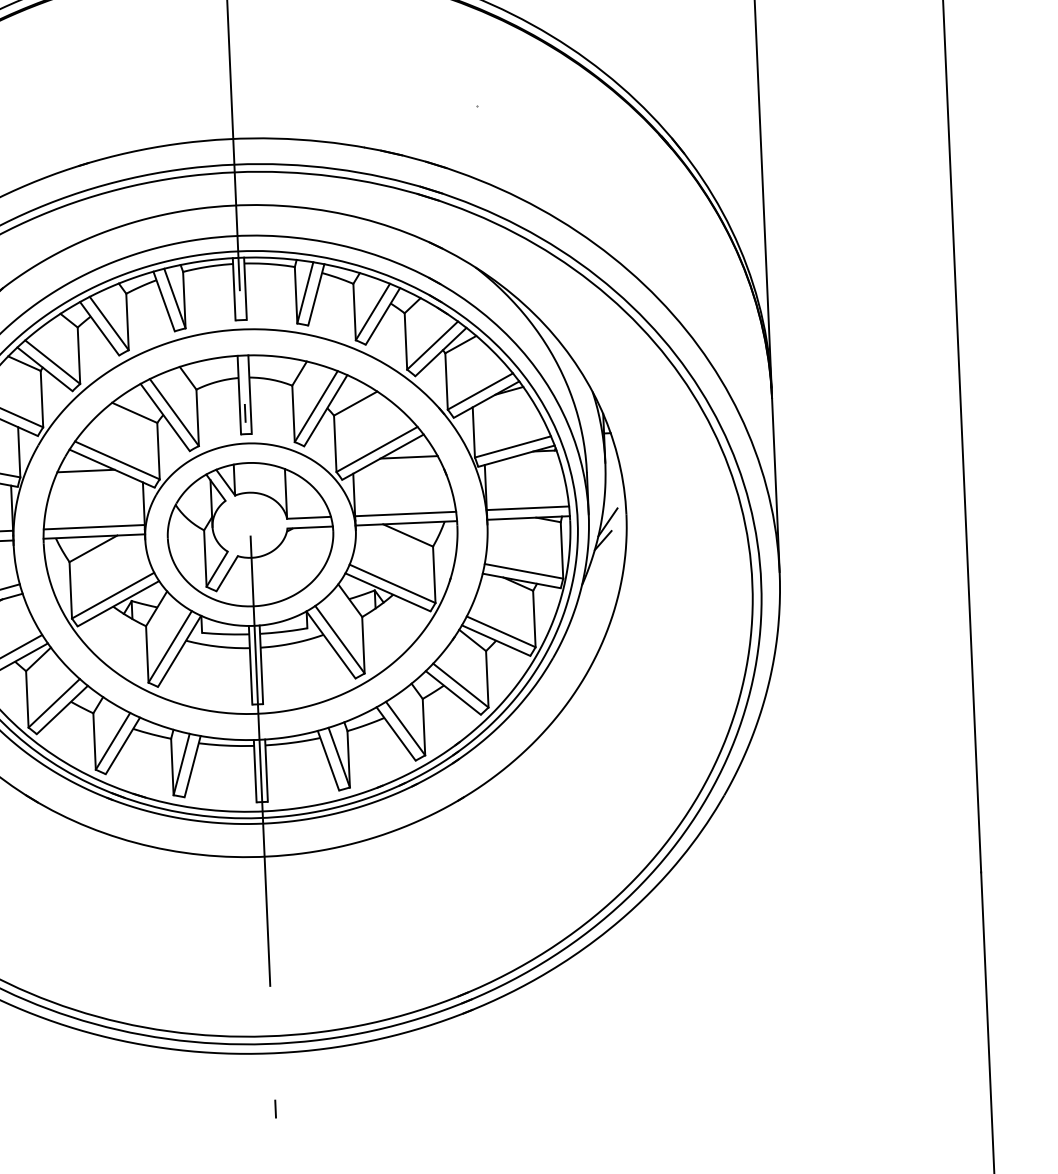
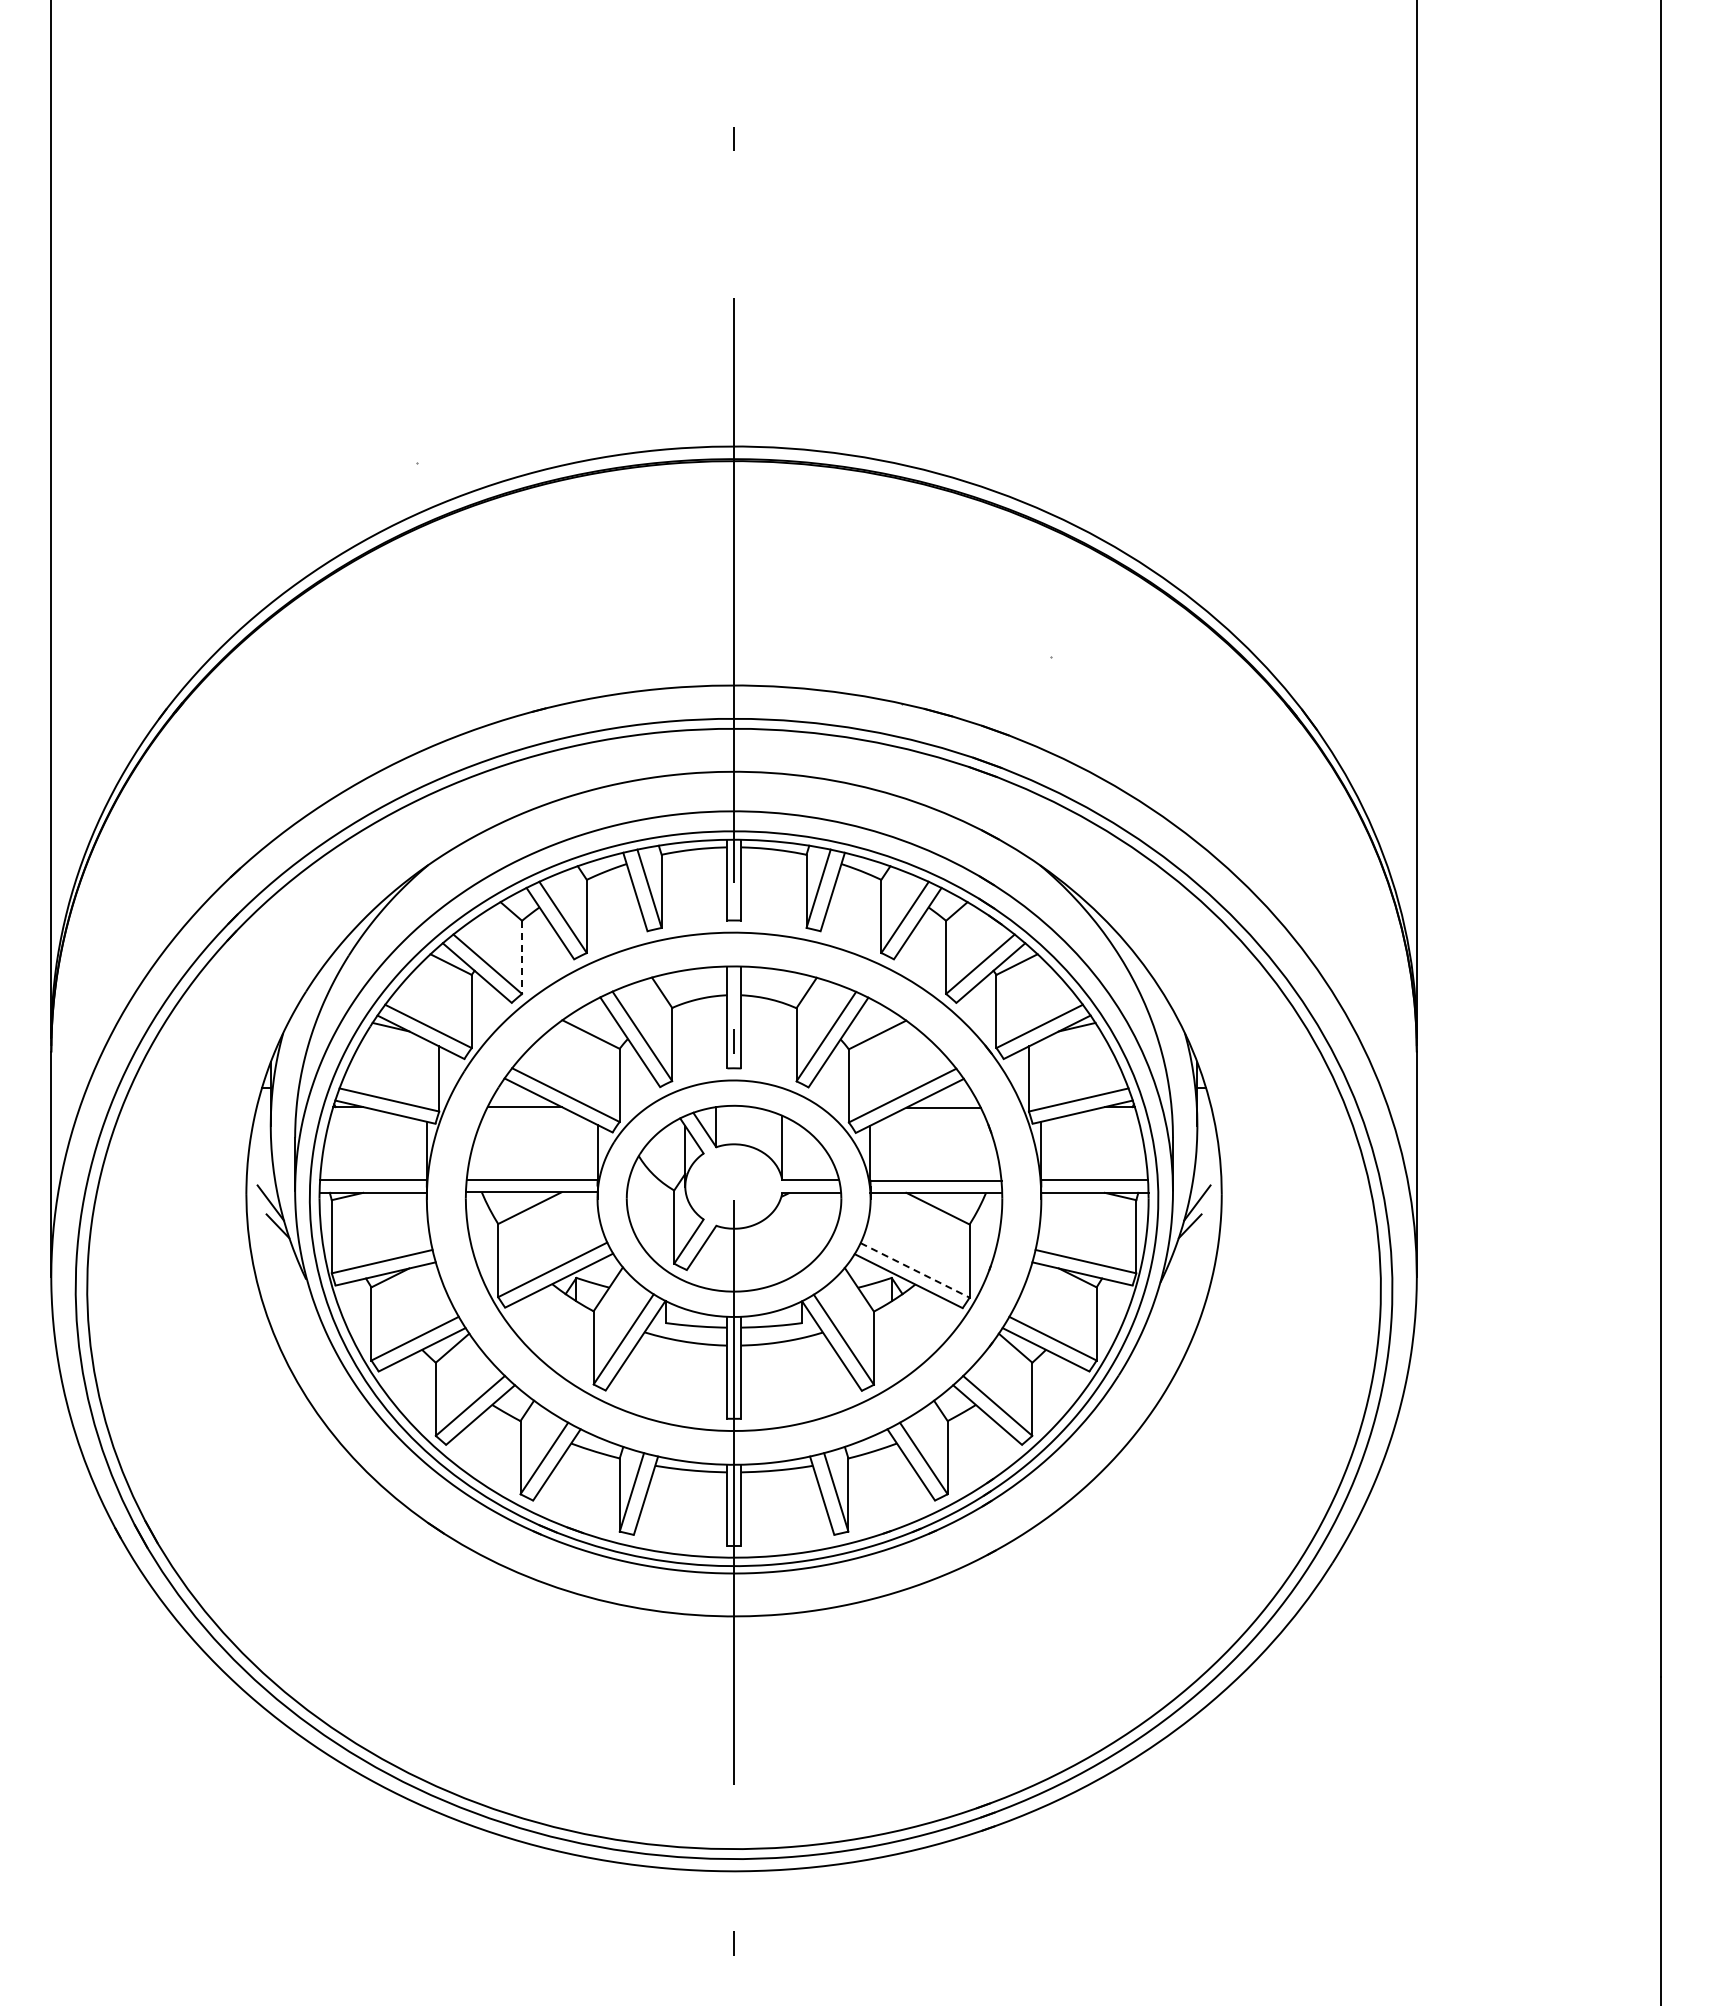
line: (79, 355) -> (522, 957), solid -> dashed
line: (392, 583) -> (915, 1270), solid -> dashed

